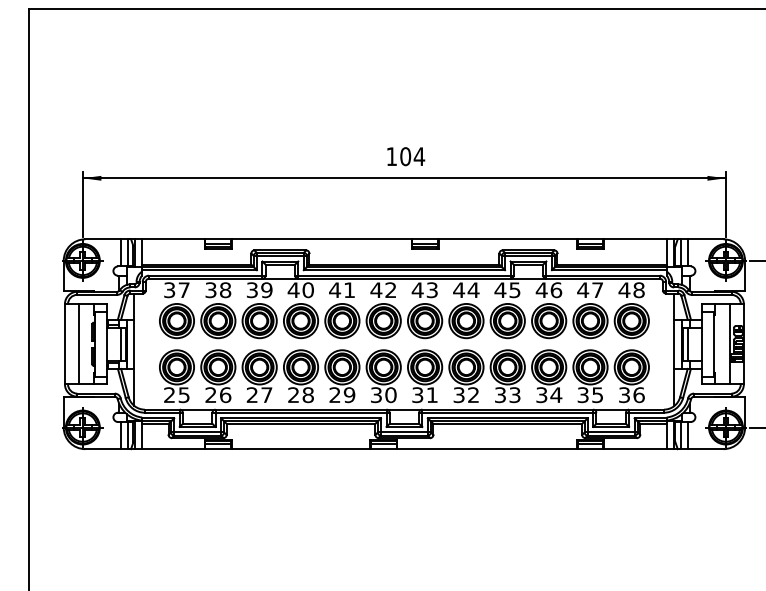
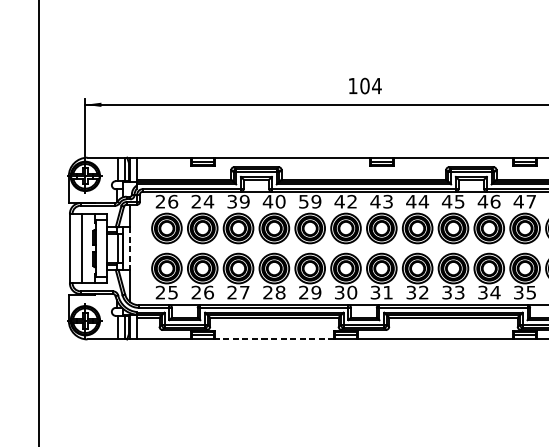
text: (176, 290) -> (166, 202), 37 -> 26
text: (218, 290) -> (202, 202), 38 -> 24
text: (342, 290) -> (310, 202), 41 -> 59
line: (134, 344) -> (130, 248), solid -> dashed
line: (300, 449) -> (273, 339), solid -> dashed

